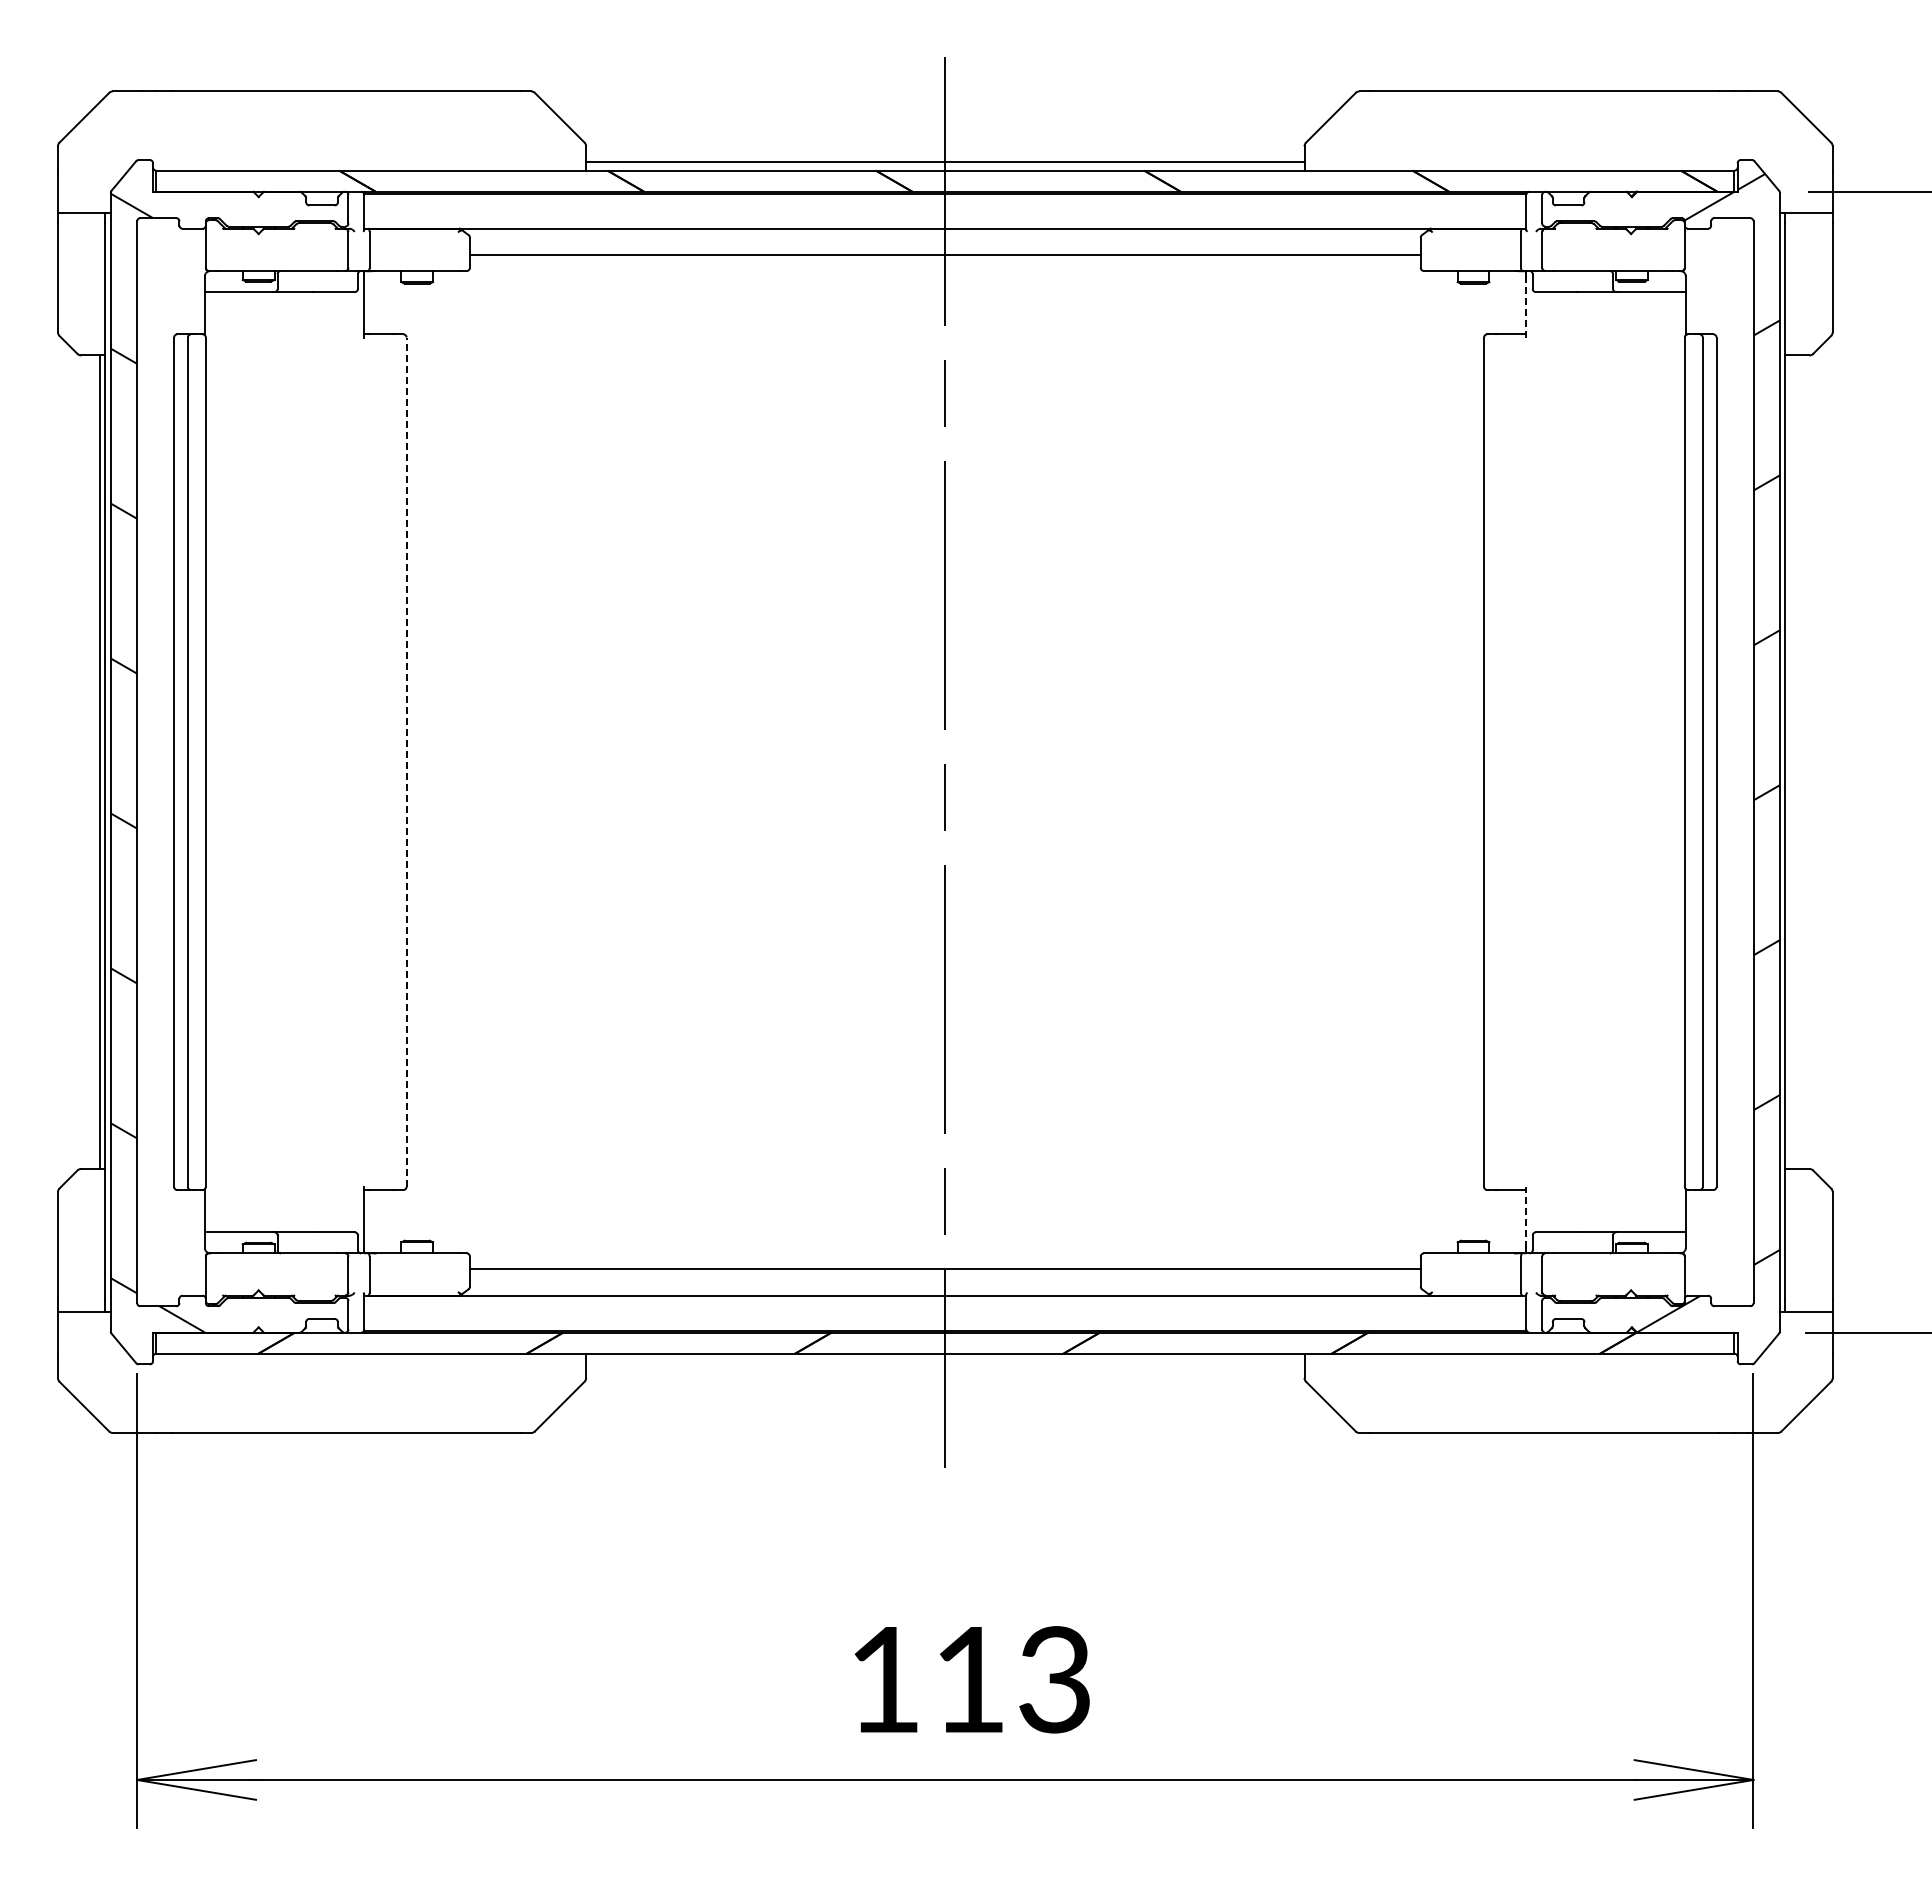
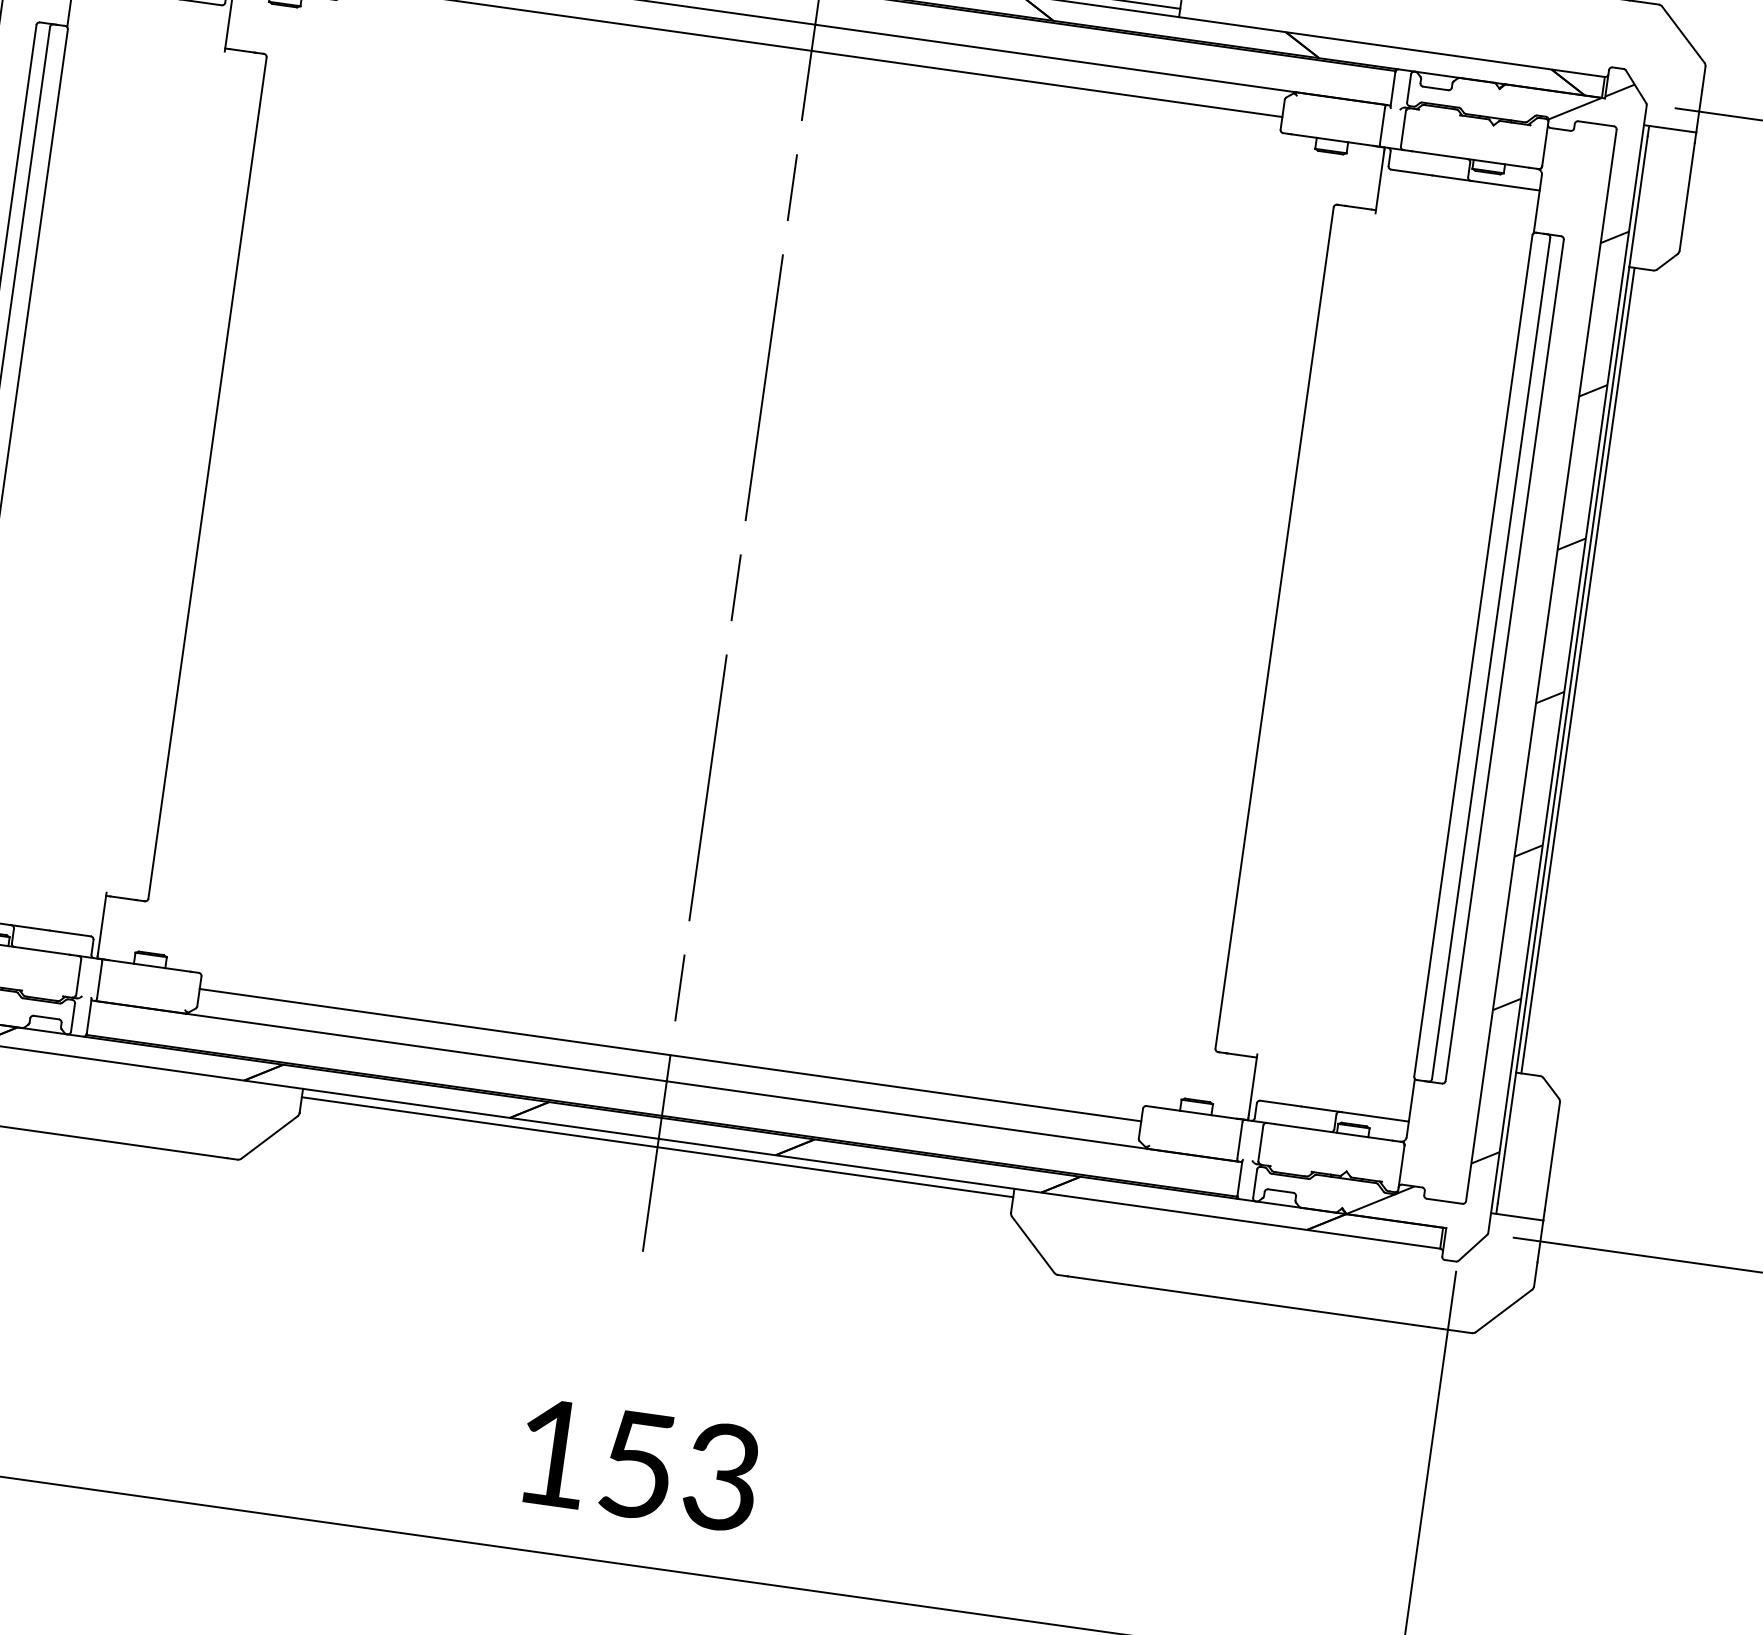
line: (1526, 306) -> (1379, 182), dashed -> solid
line: (1790, 761) -> (1578, 669), added
line: (406, 762) -> (207, 478), dashed -> solid
line: (1526, 1217) -> (1253, 1084), dashed -> solid
line: (945, 1362) -> (657, 1147), added
text: (969, 1680) -> (637, 1465), 113 -> 153

